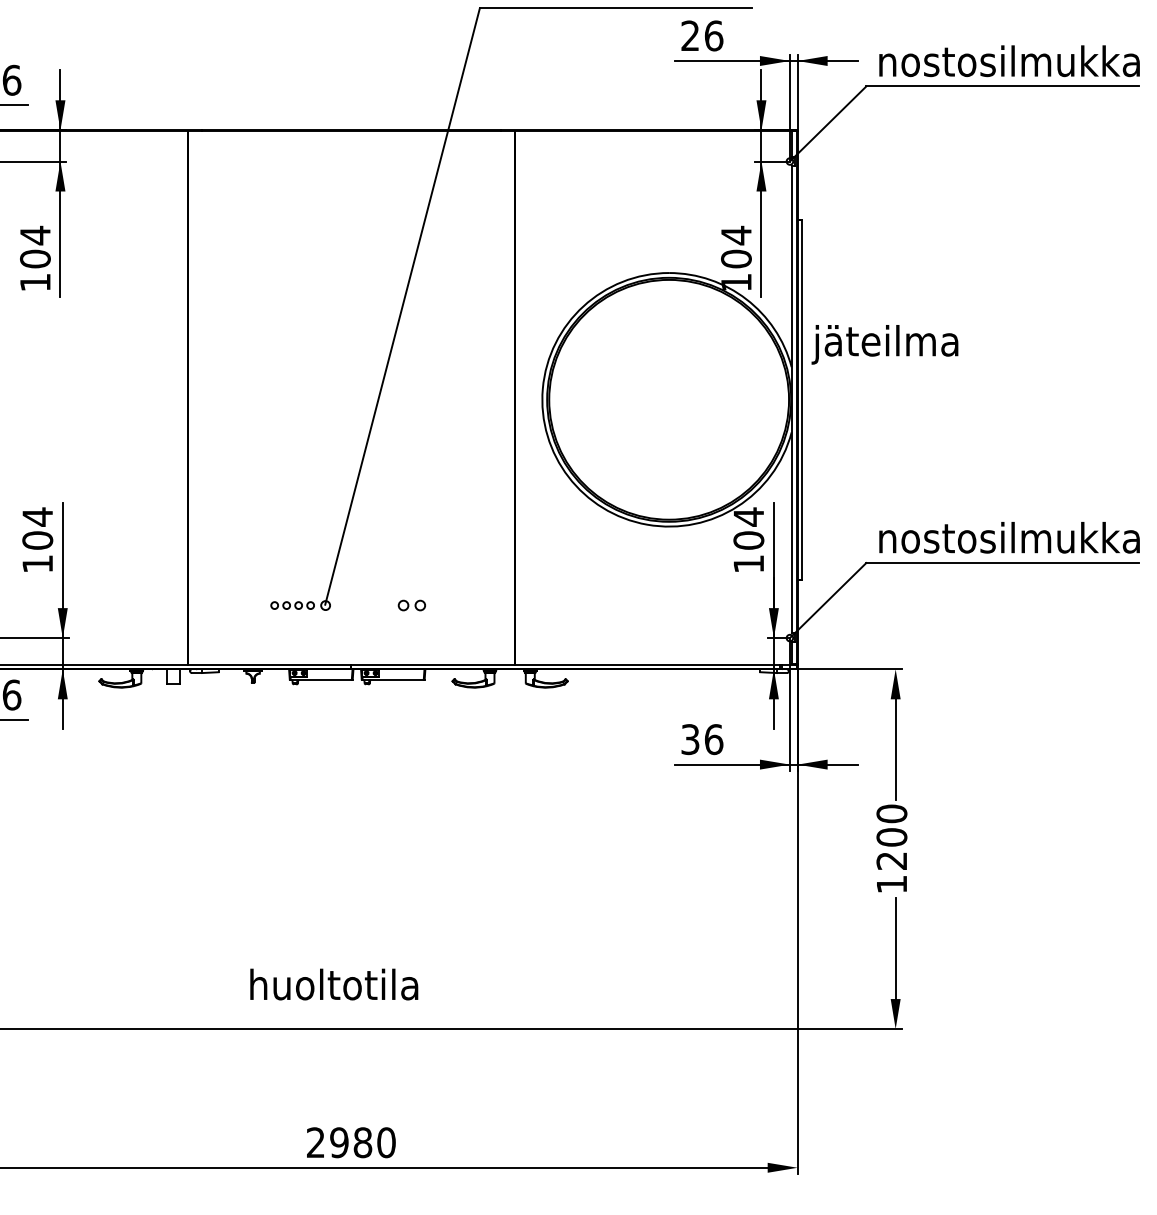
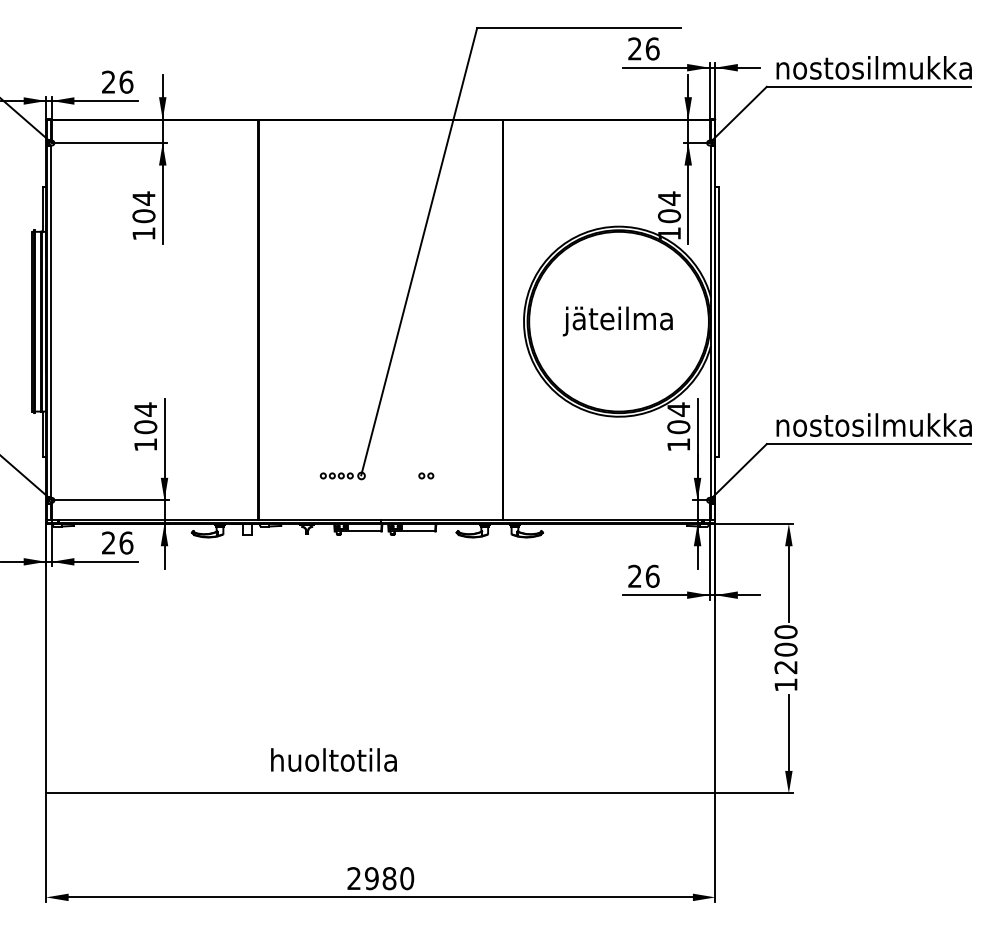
text: (884, 344) -> (617, 321), moved
part: (412, 604) -> (426, 475), size x0.71
text: (689, 739) -> (634, 576), 36 -> 26
text: (333, 983) -> (333, 759), moved

